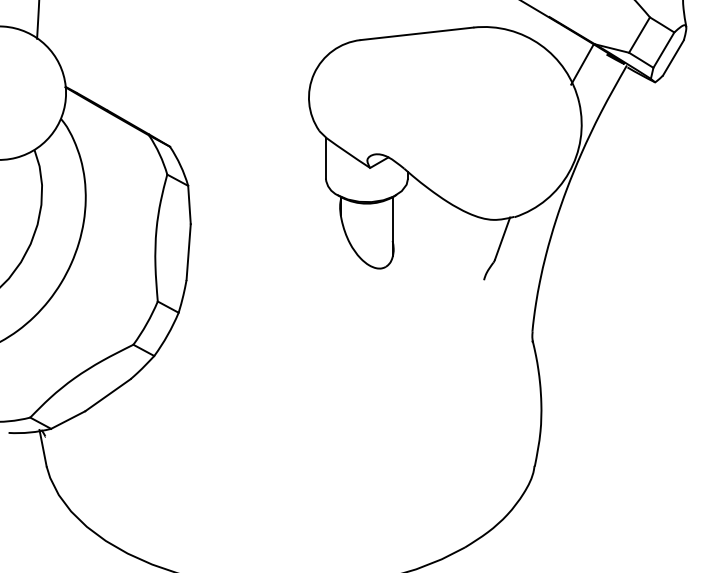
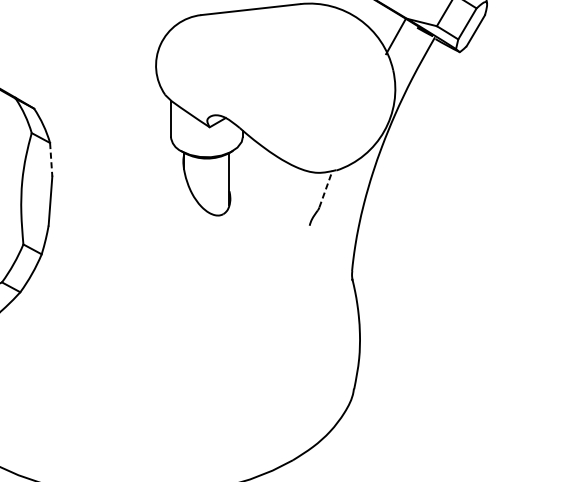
line: (189, 205) -> (51, 160), solid -> dashed
line: (502, 237) -> (325, 188), solid -> dashed

